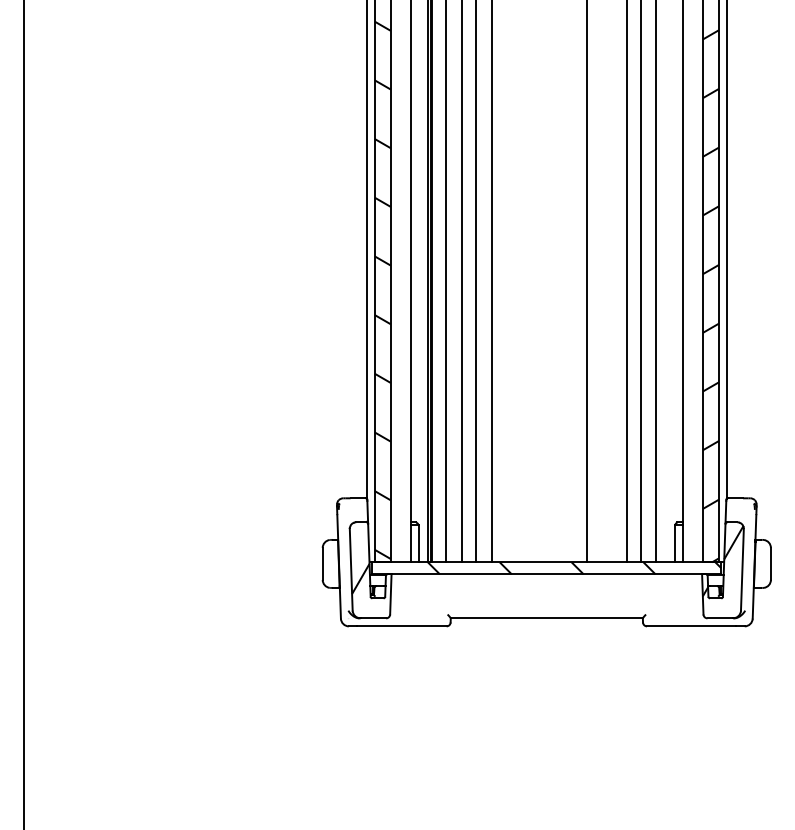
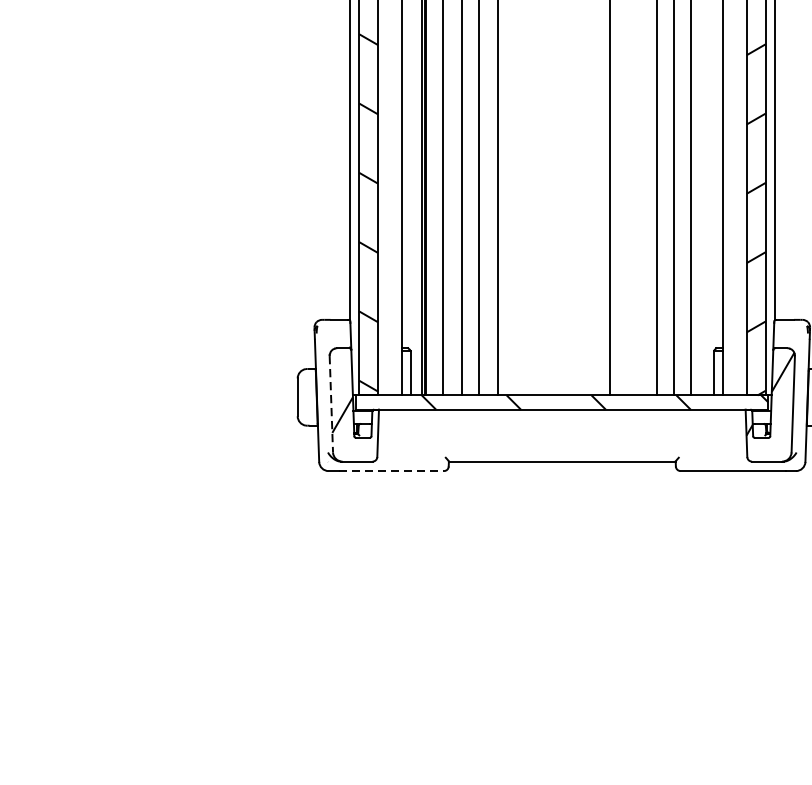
line: (351, 569) -> (331, 403), solid -> dashed
line: (402, 626) -> (391, 471), solid -> dashed

